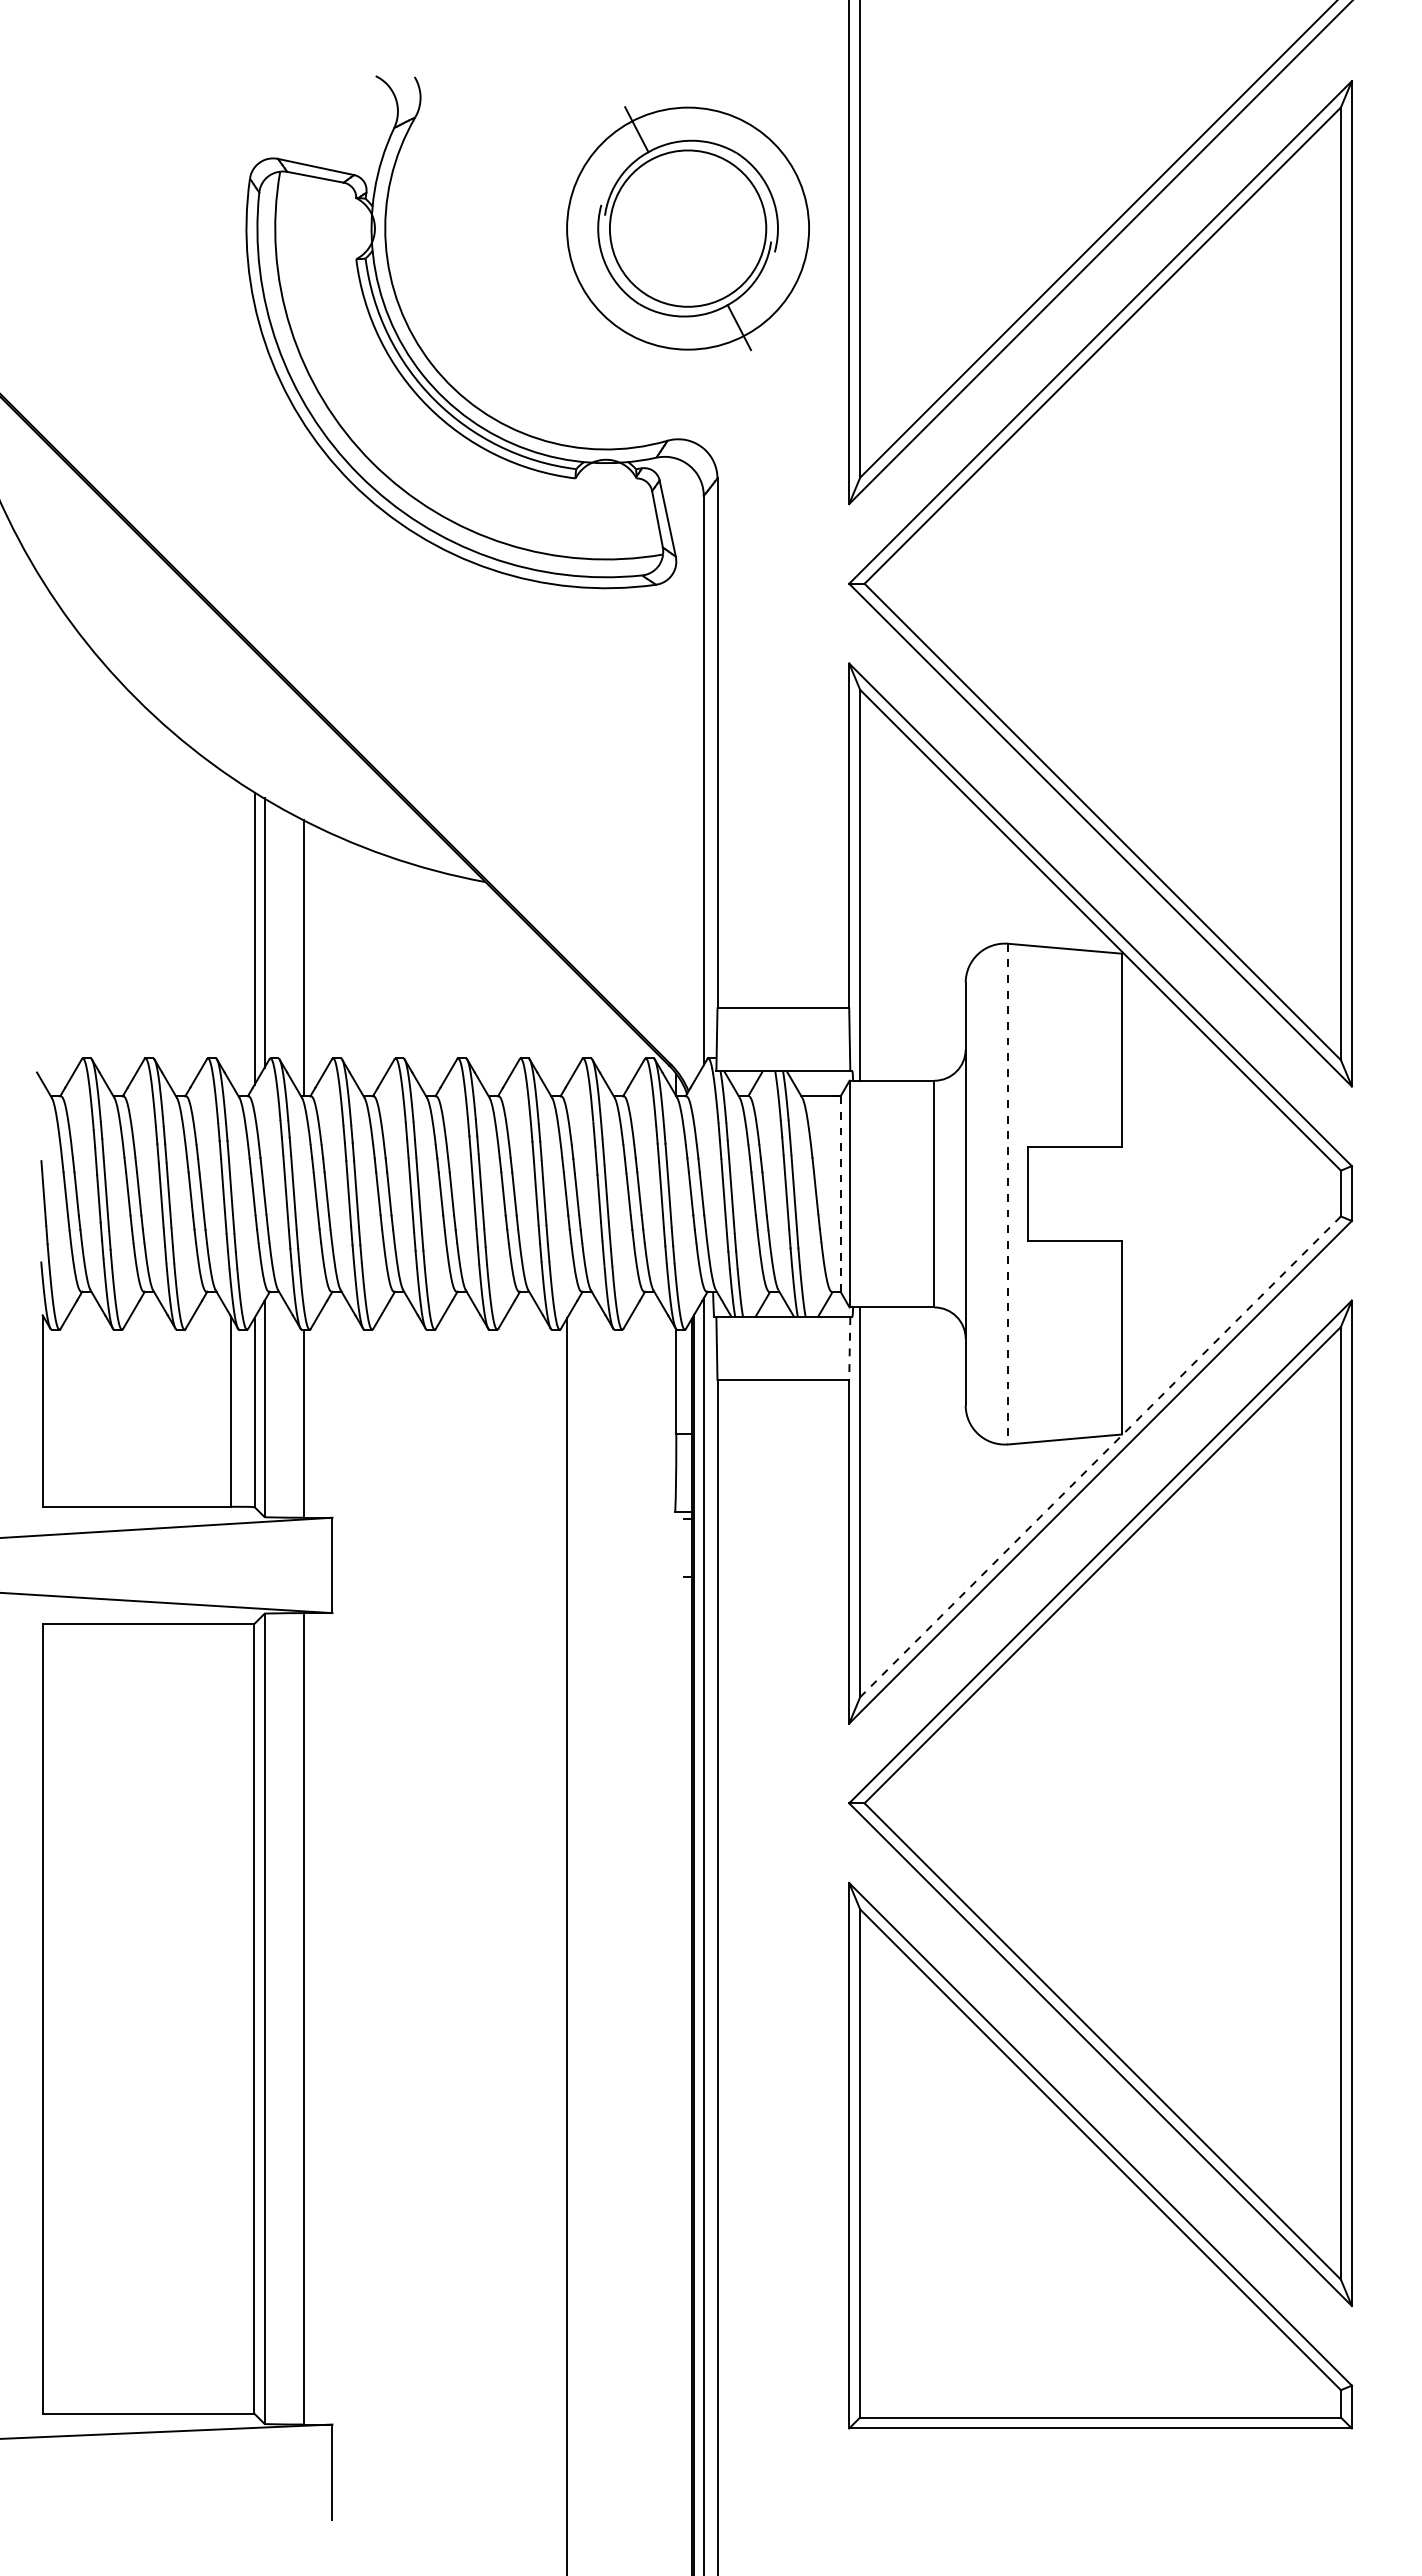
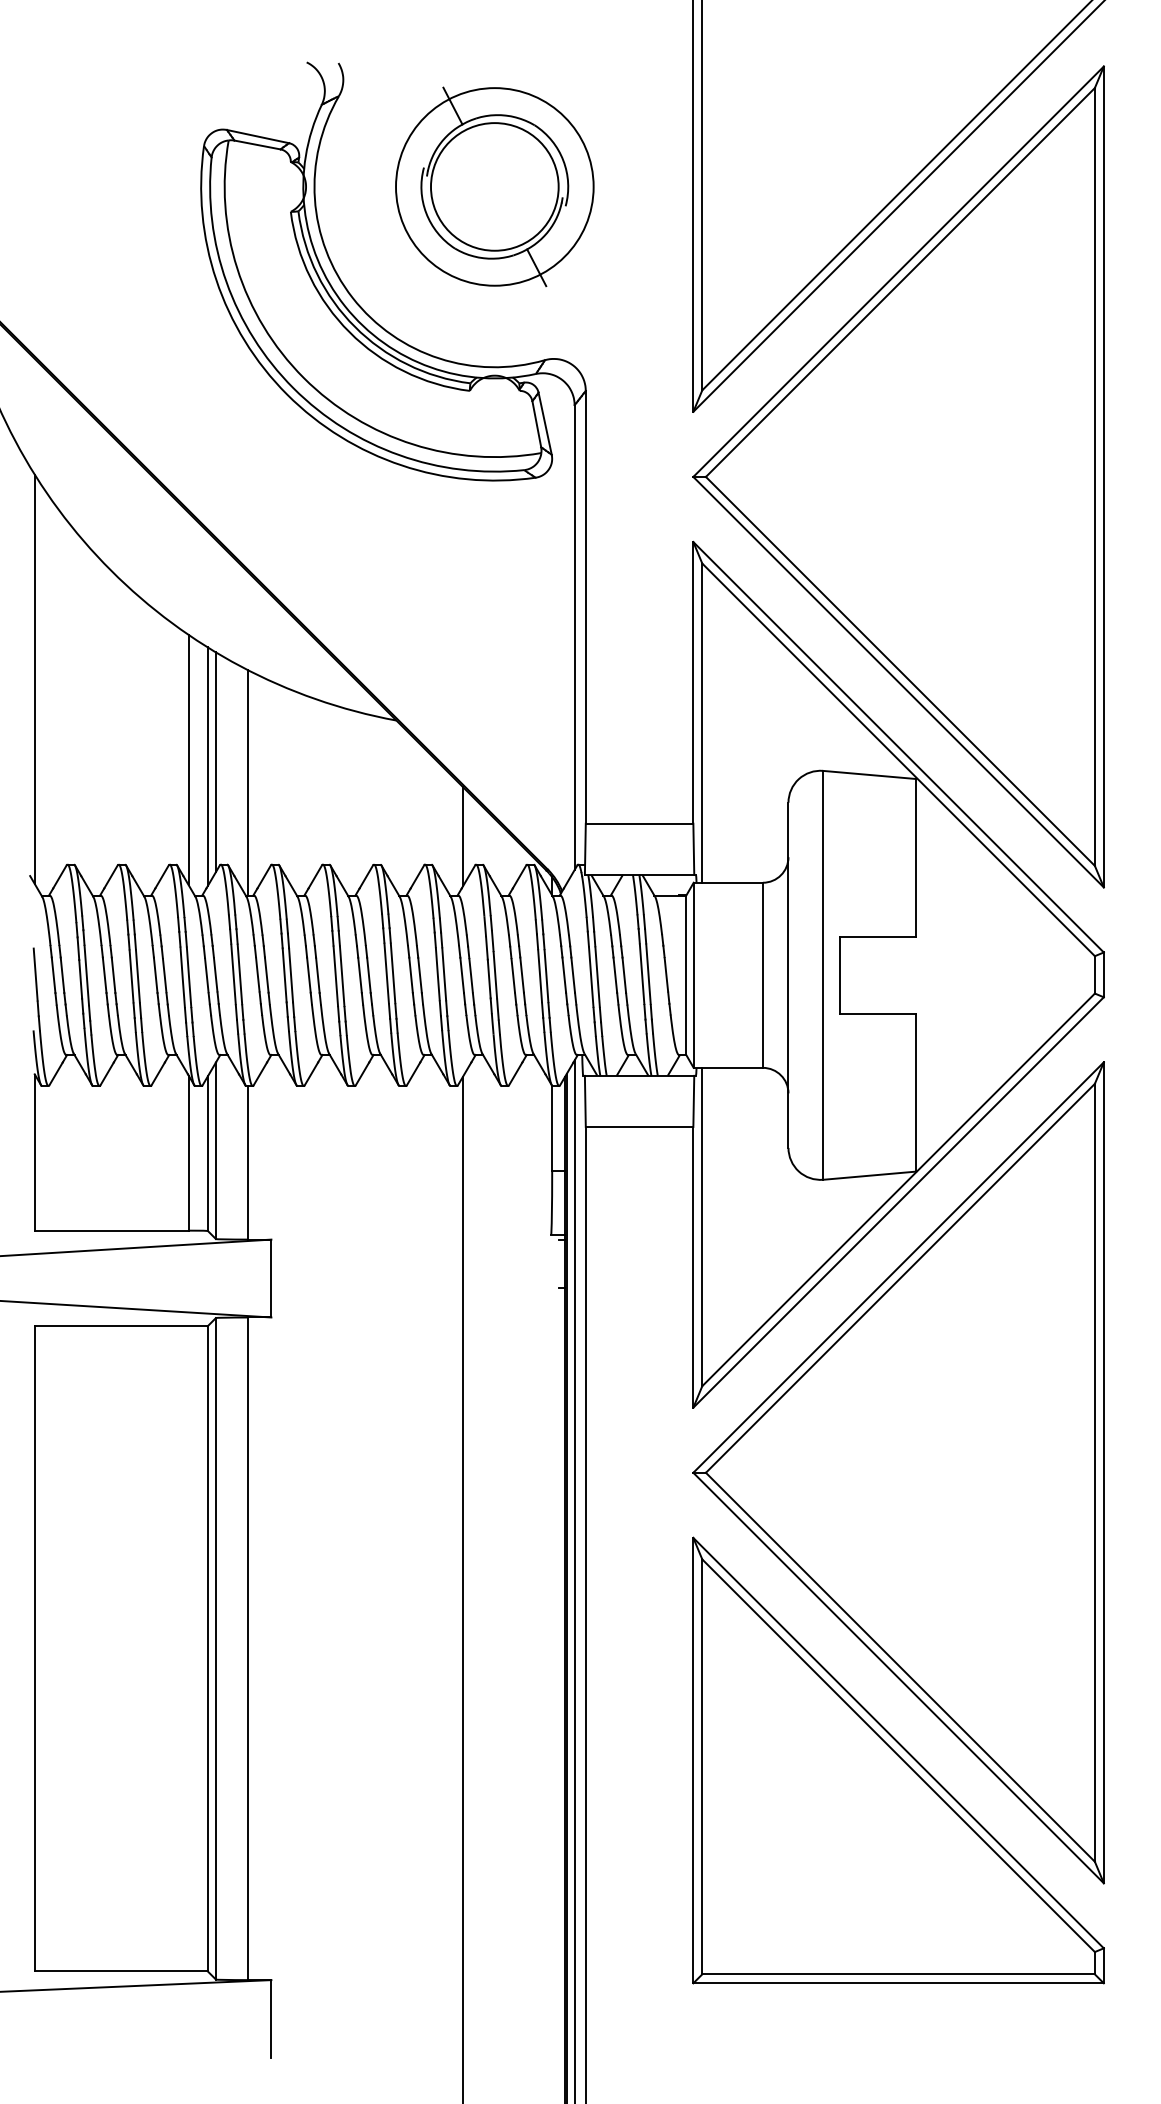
part: (687, 228) -> (494, 186), moved
line: (42, 831) -> (34, 679), added
line: (231, 929) -> (188, 759), added
line: (567, 1024) -> (463, 836), added
line: (840, 1194) -> (686, 975), dashed -> solid
line: (1008, 1194) -> (823, 975), dashed -> solid
line: (849, 1348) -> (693, 1101), dashed -> solid
line: (1100, 1456) -> (898, 1189), dashed -> solid

